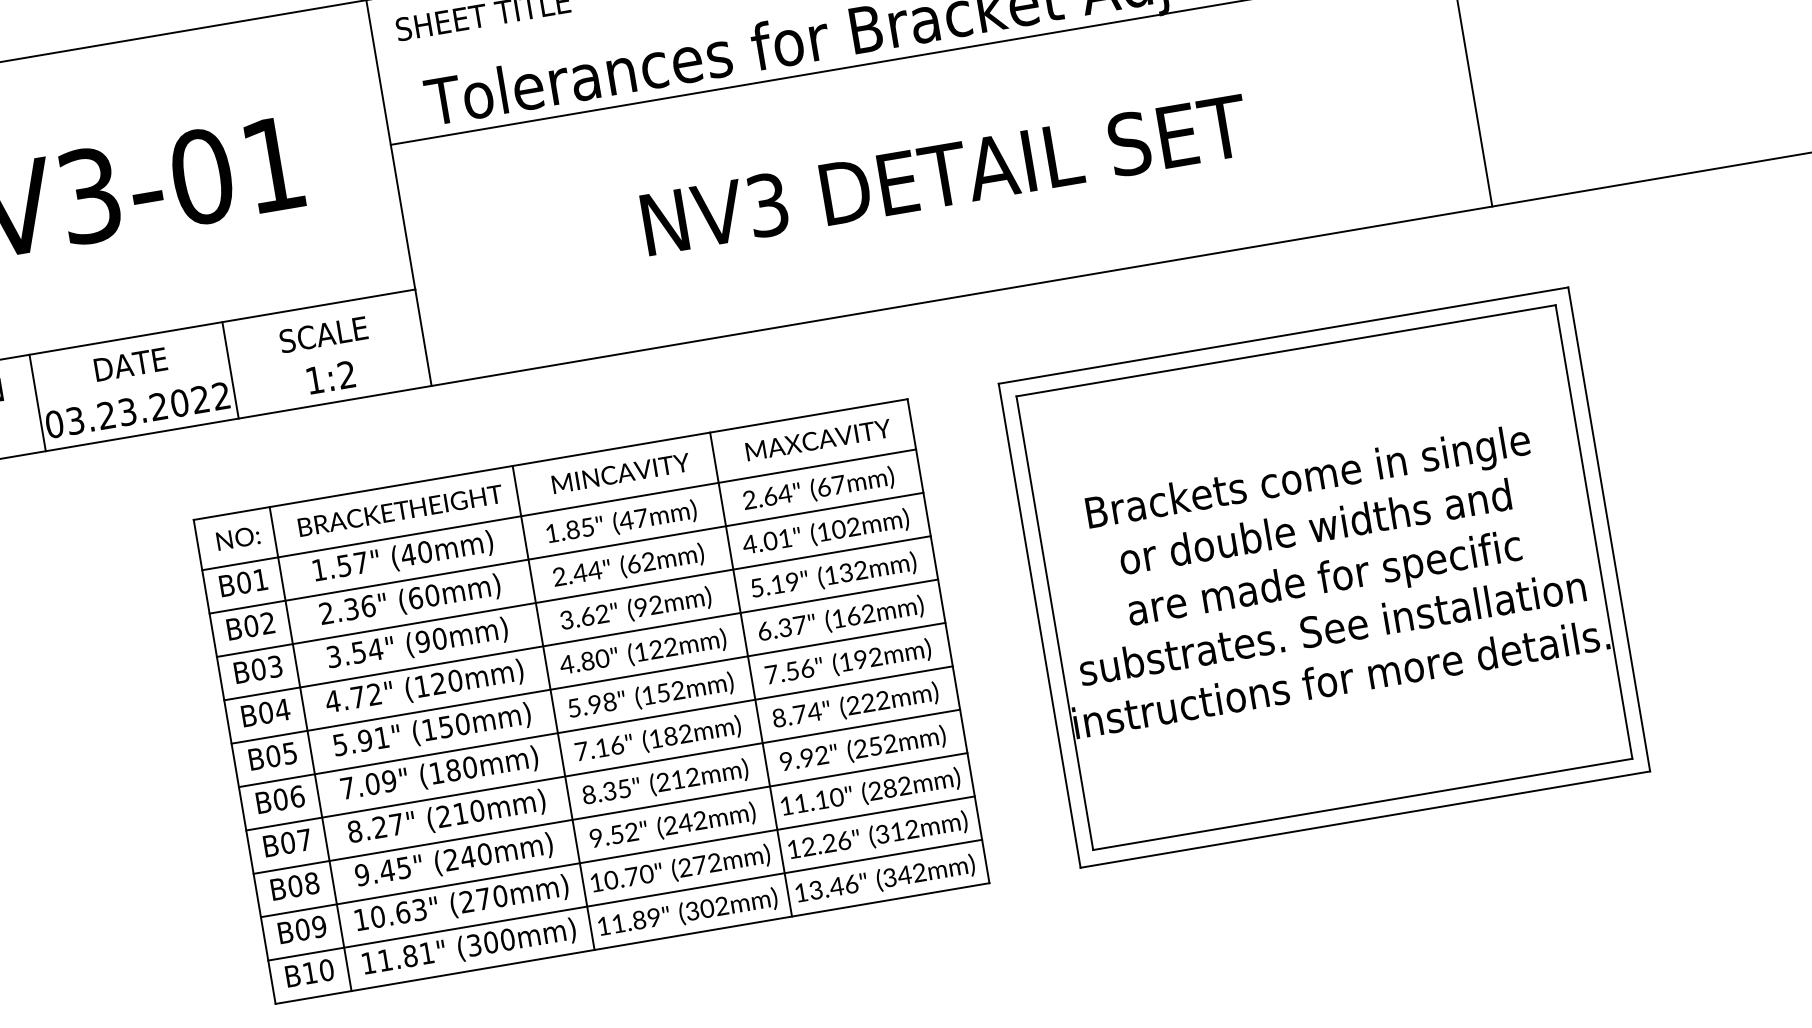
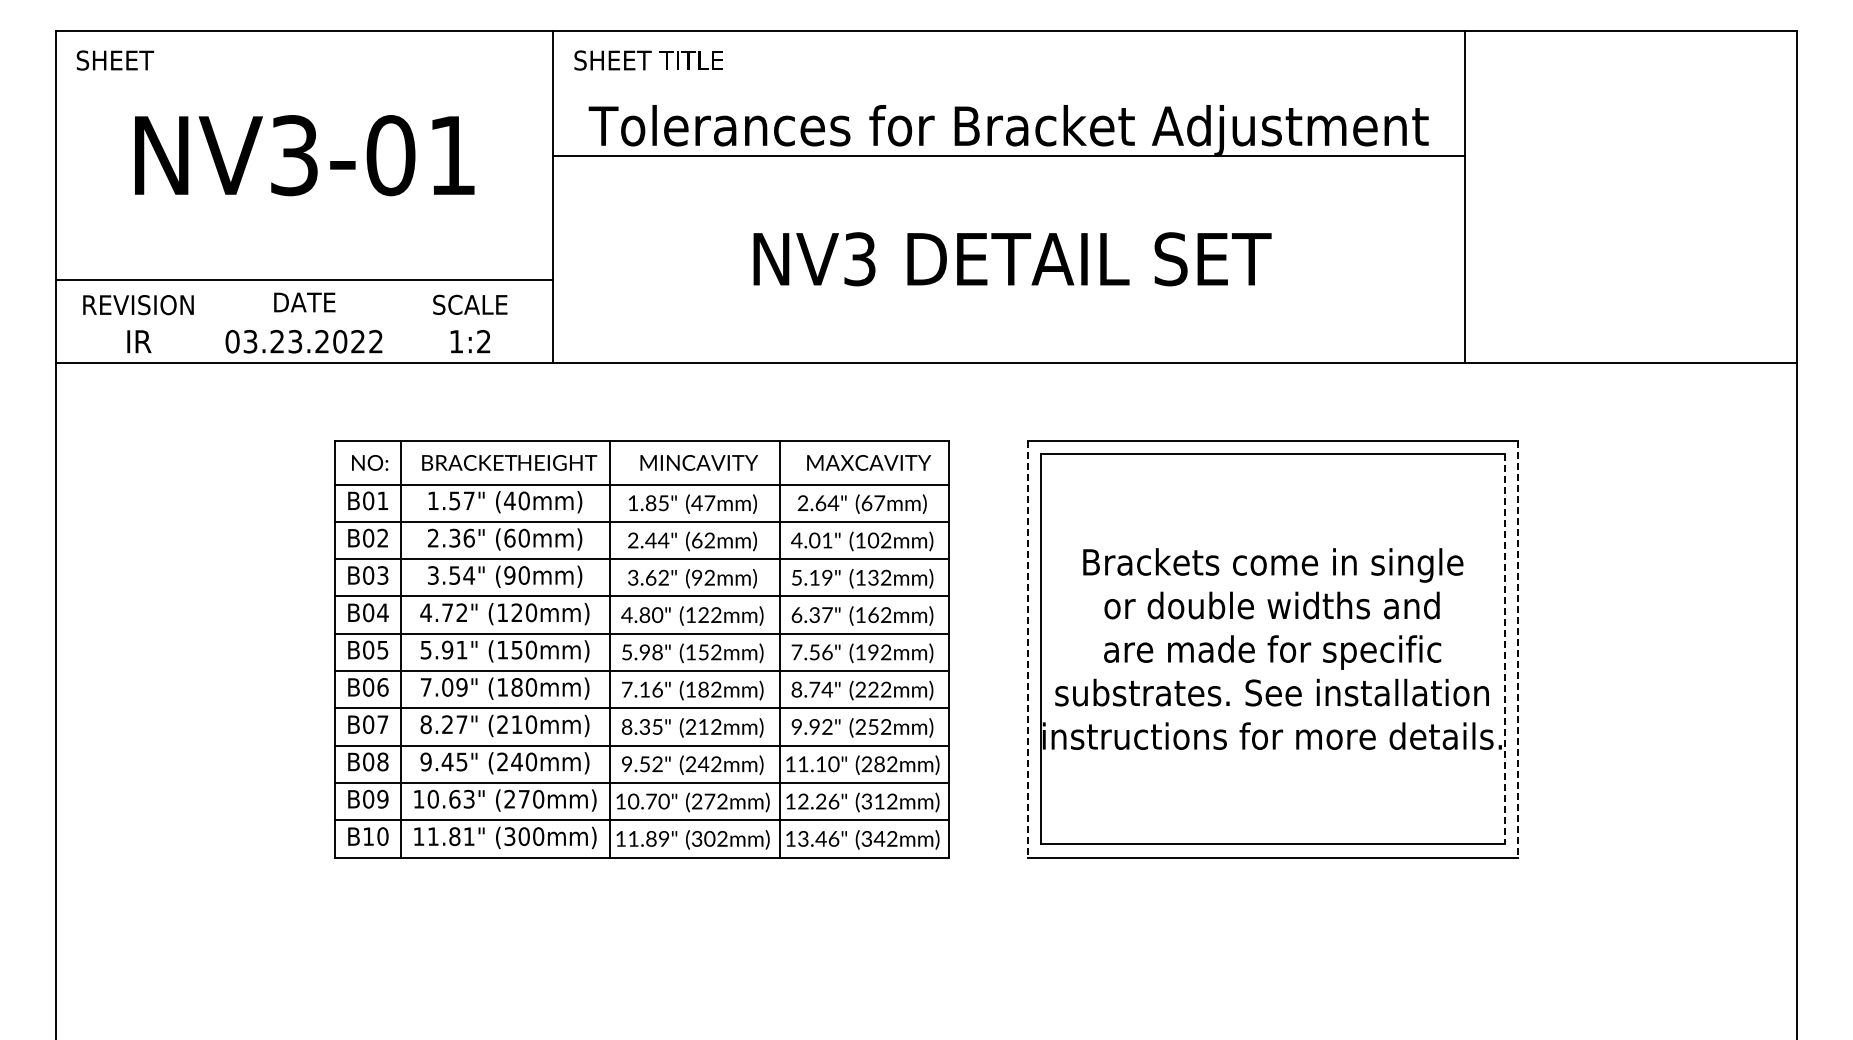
line: (230, 370) -> (387, 321), removed
line: (37, 403) -> (221, 321), removed
line: (1609, 529) -> (1517, 649), solid -> dashed
line: (1594, 532) -> (1504, 649), solid -> dashed
line: (1039, 625) -> (1027, 649), solid -> dashed

